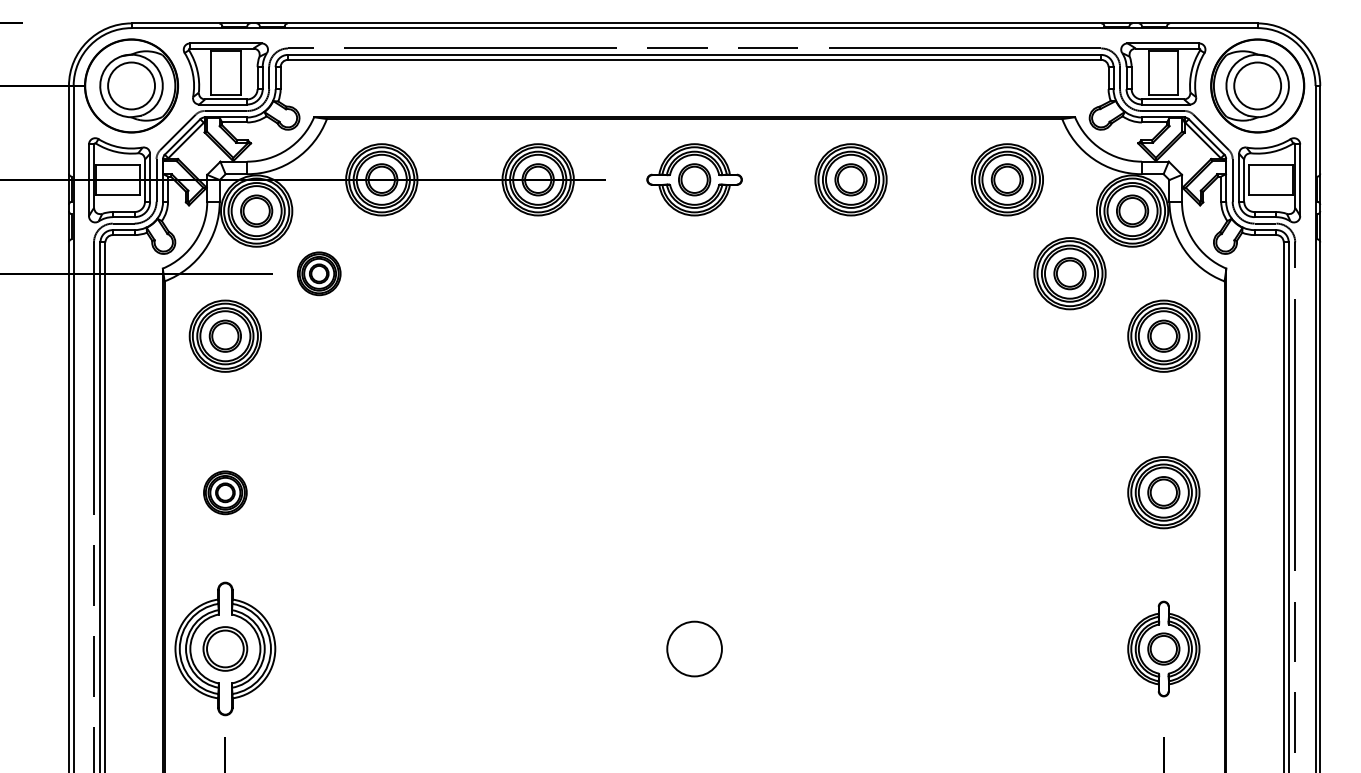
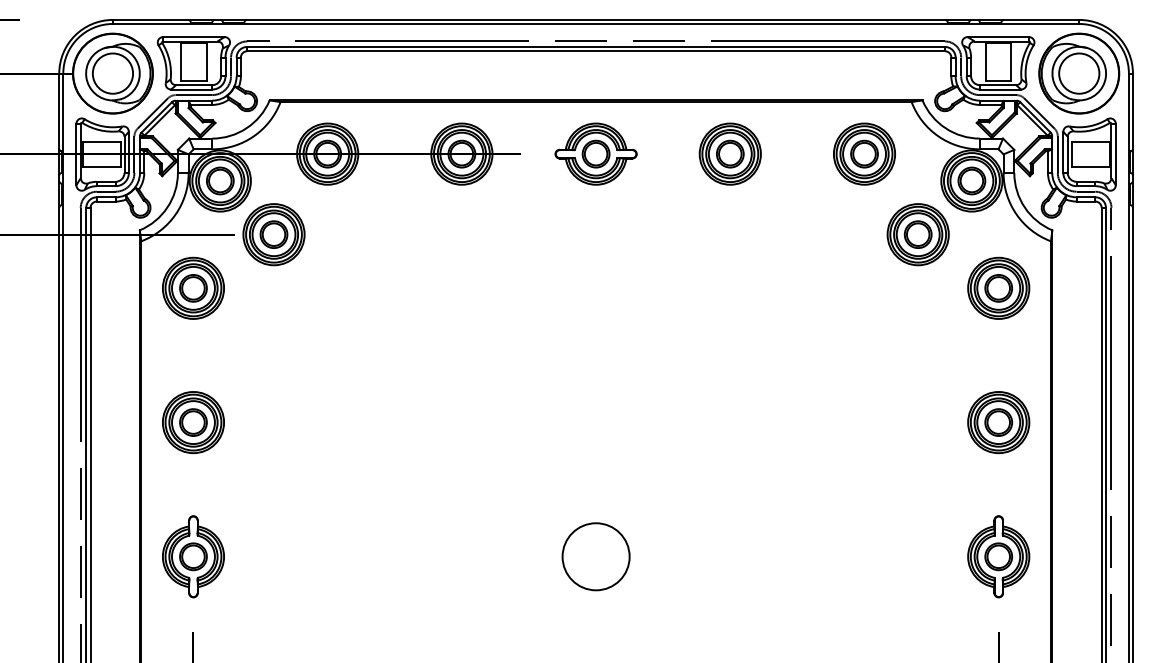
part: (318, 273) -> (273, 234), size x1.67
part: (225, 492) -> (193, 422), size x1.67
part: (225, 648) -> (193, 556), size x0.71
circle: (693, 648) -> (595, 556), size x1.43

